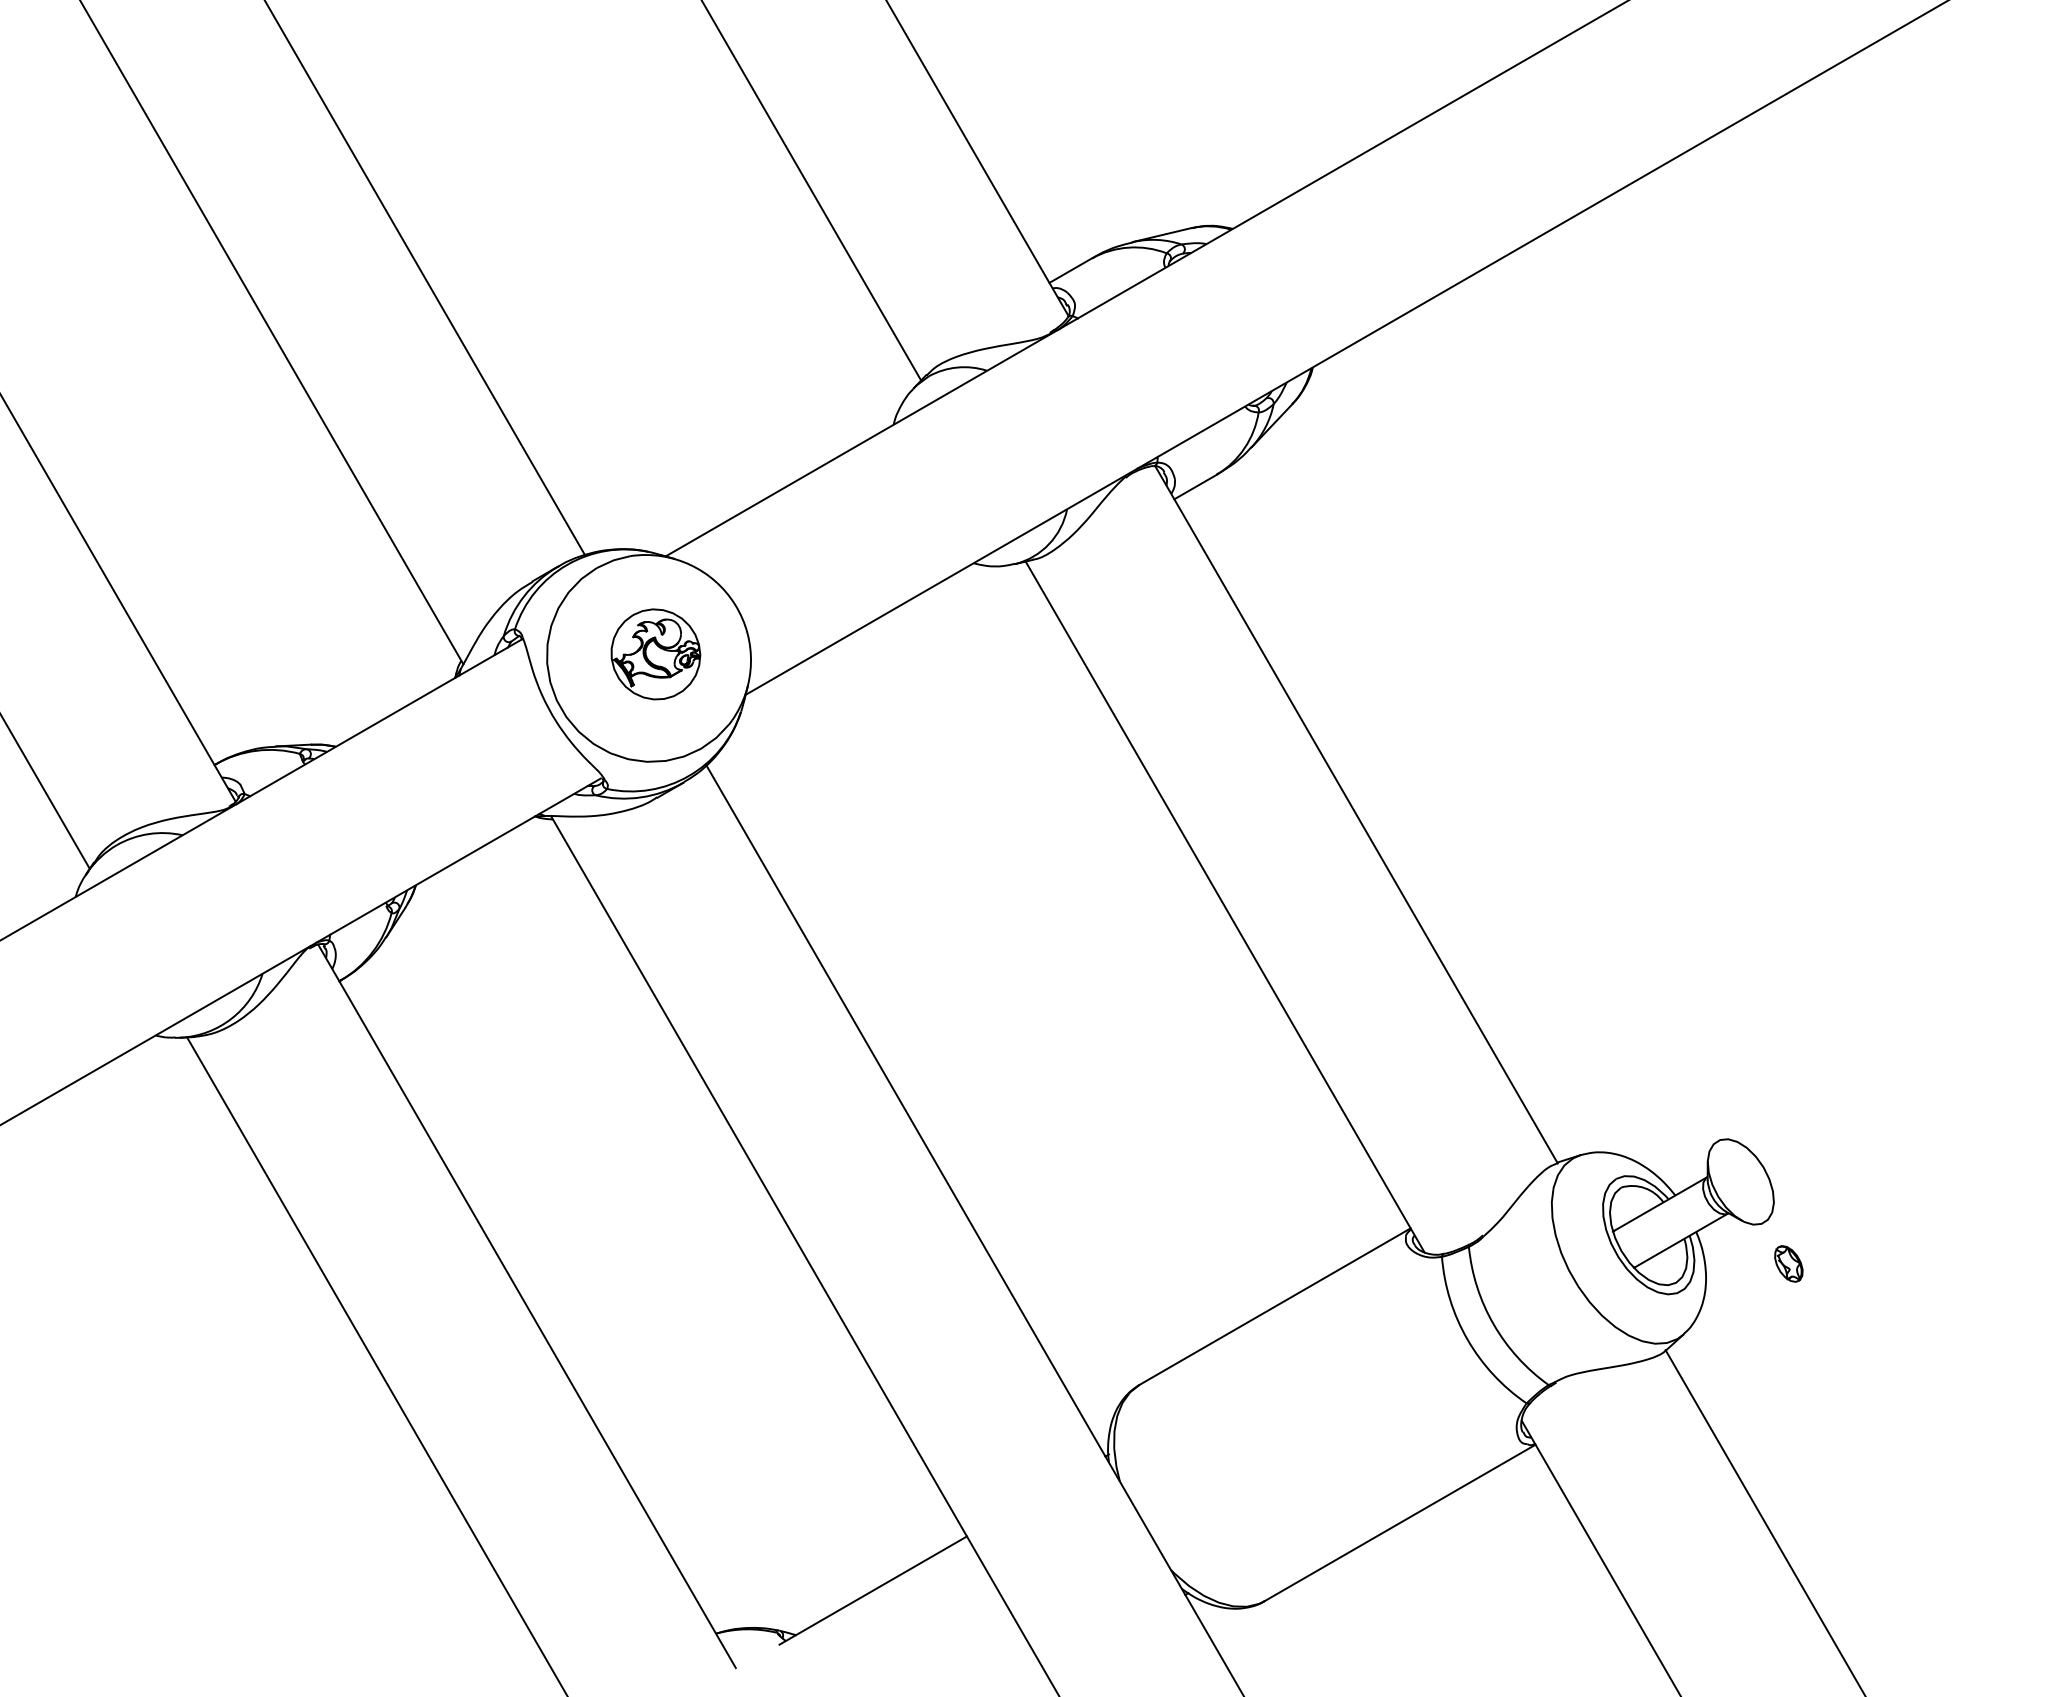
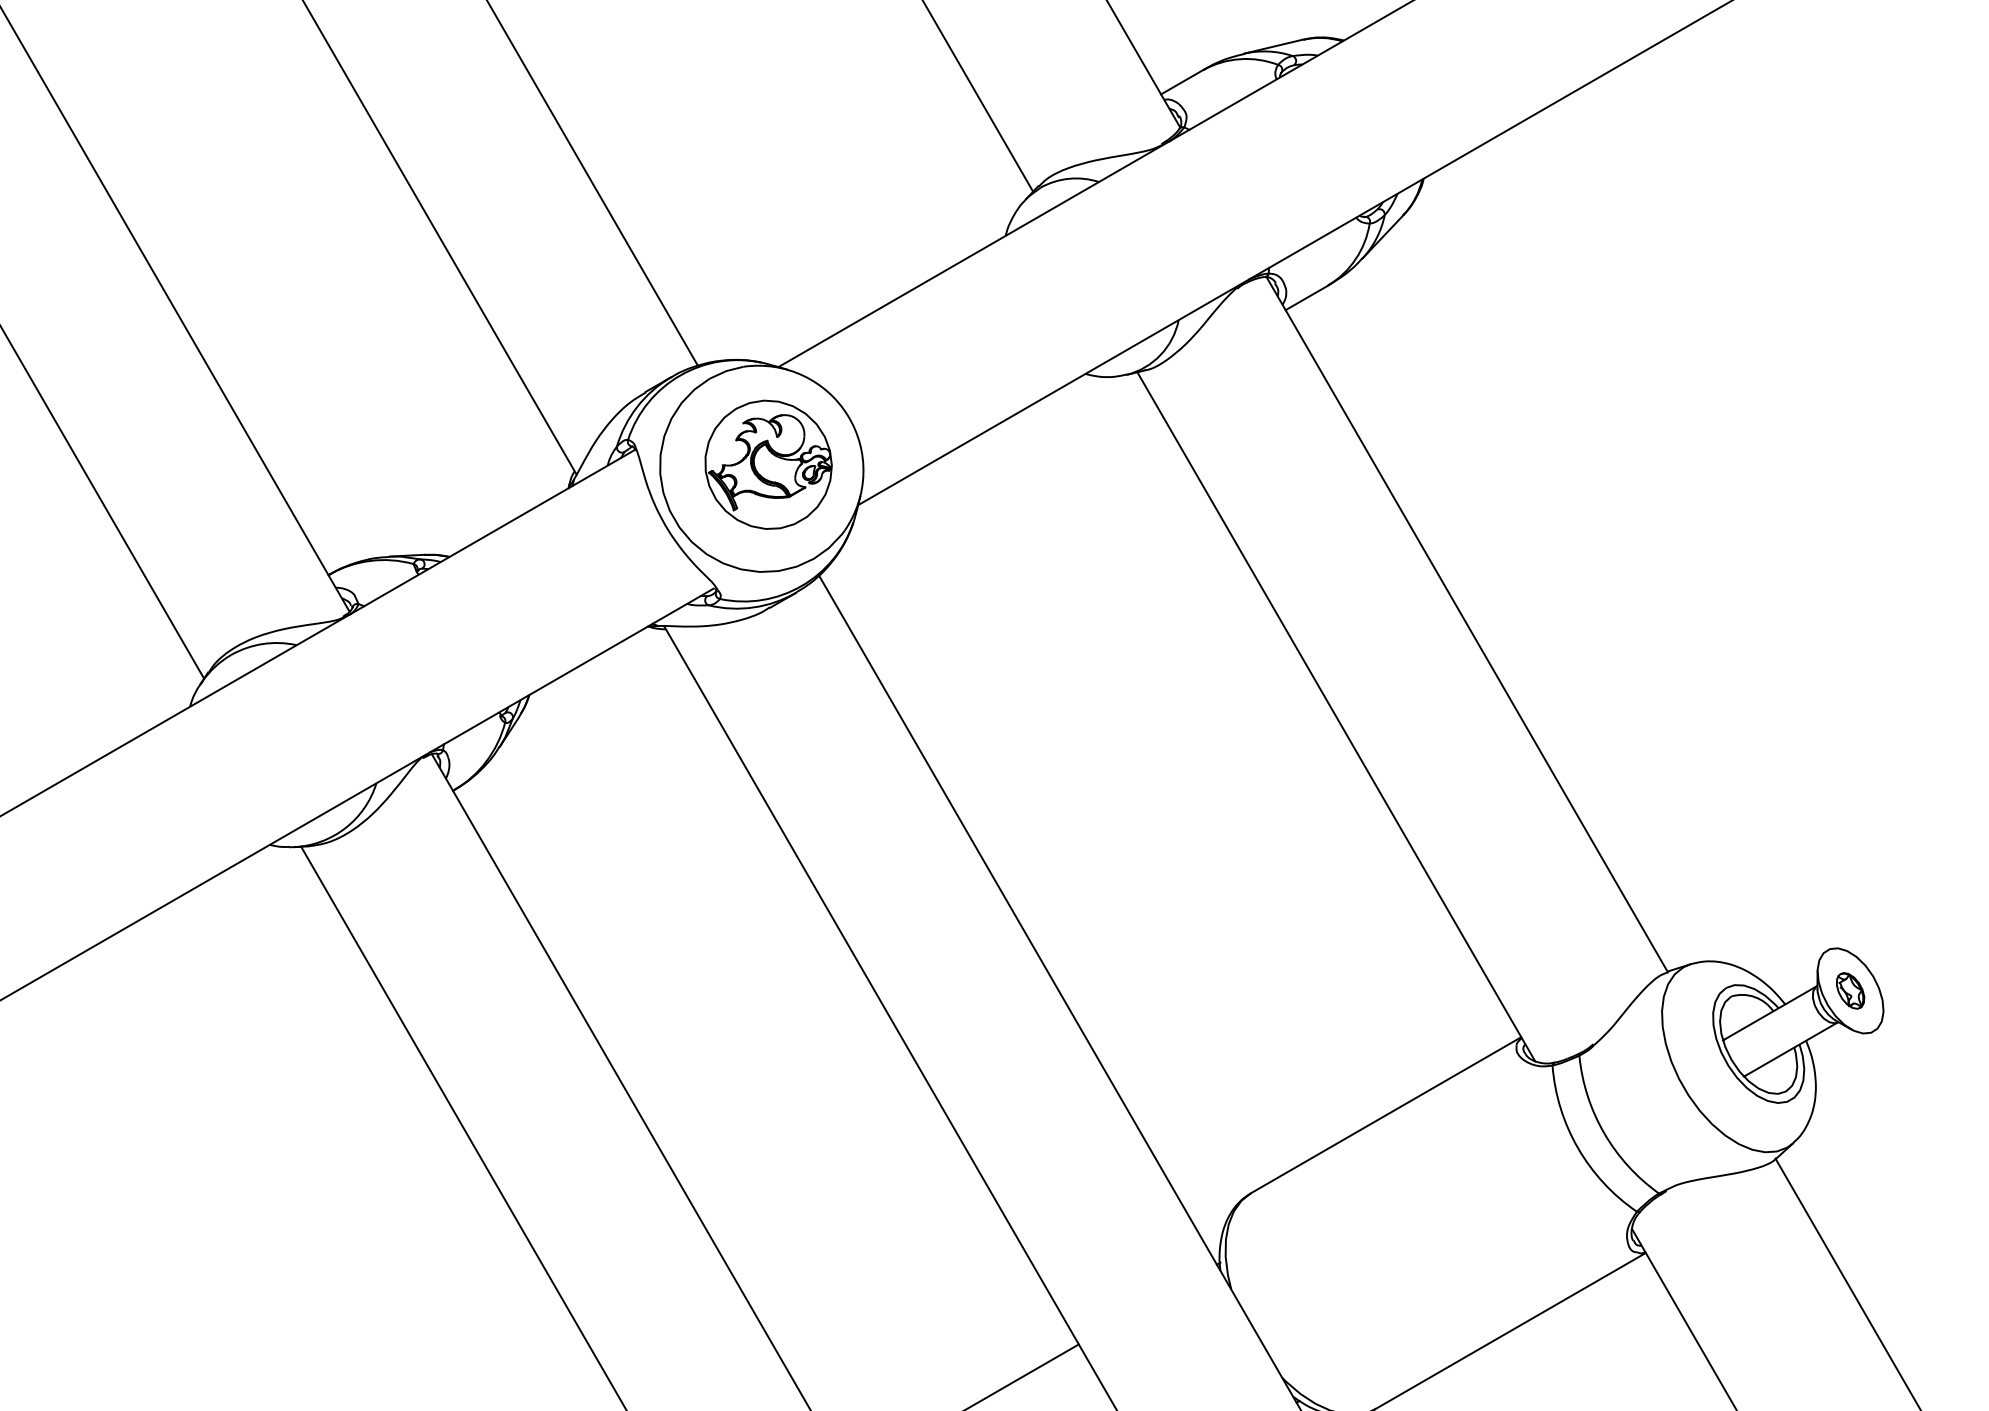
part: (655, 654) -> (768, 464), size x1.43
part: (1788, 1263) -> (1850, 990), moved

